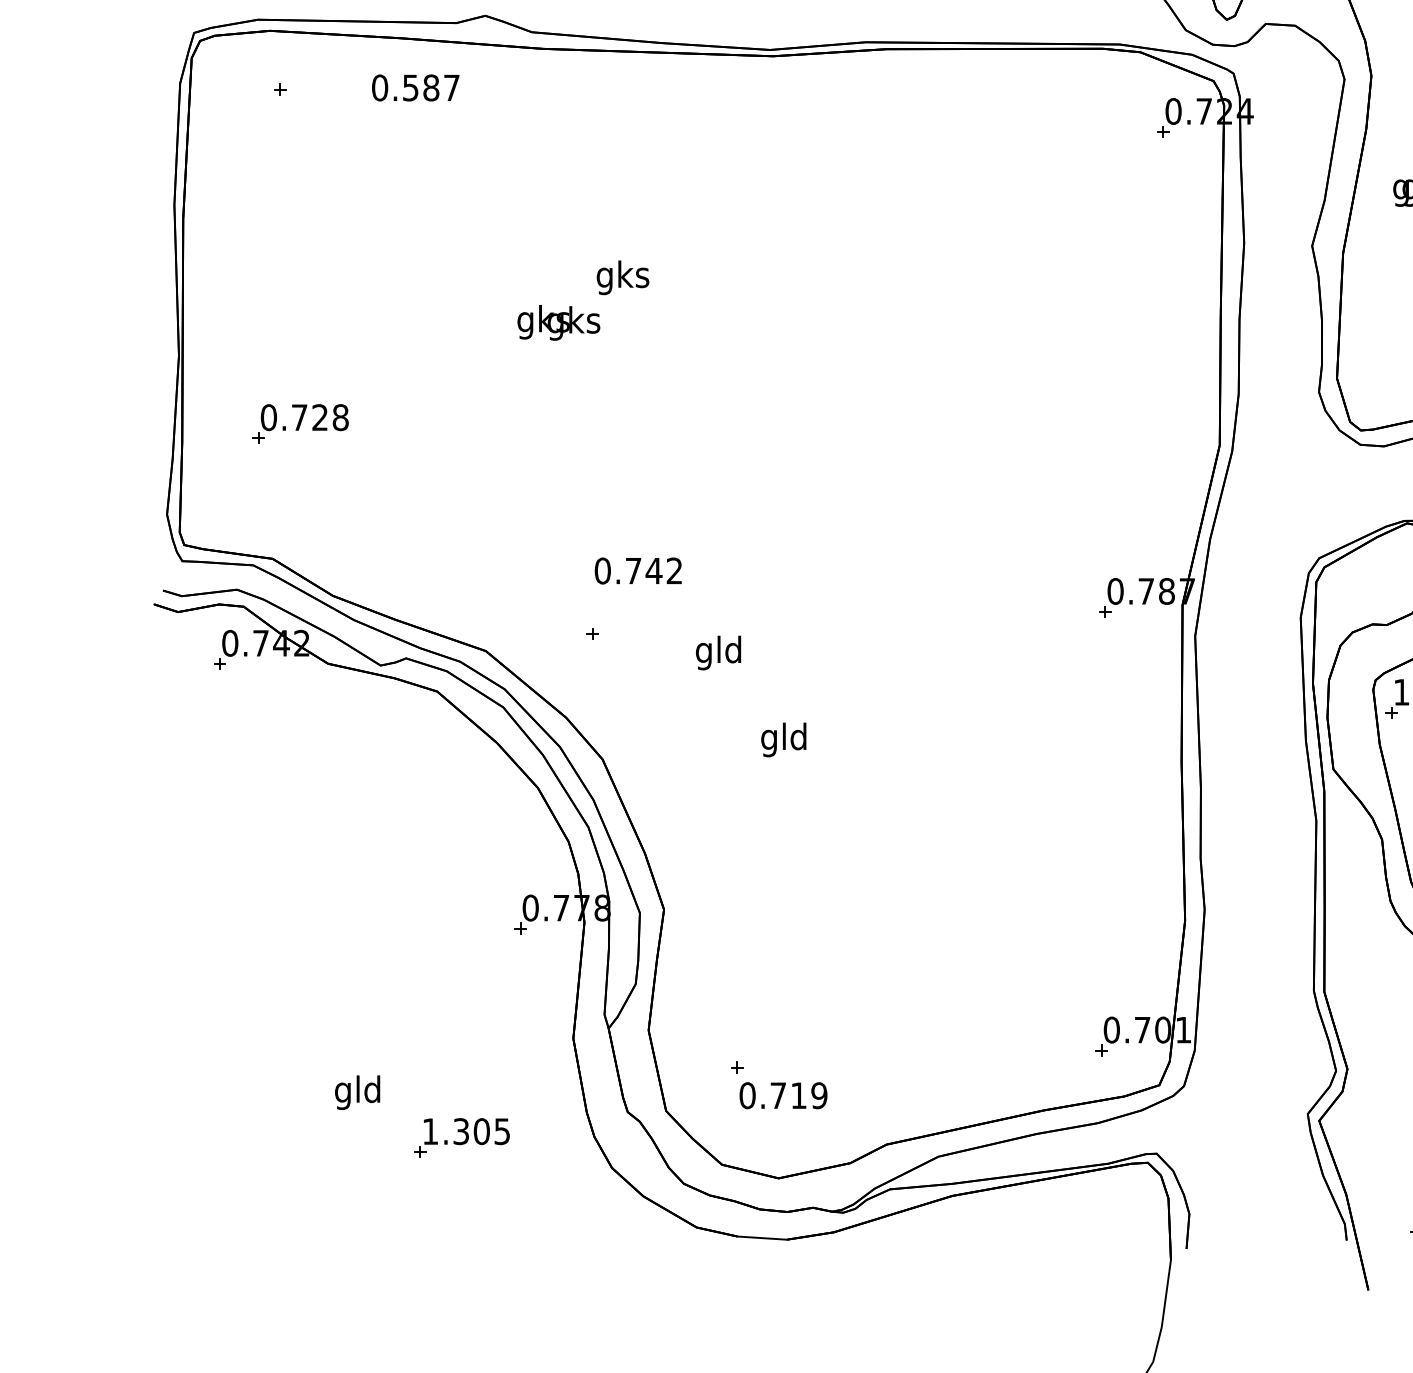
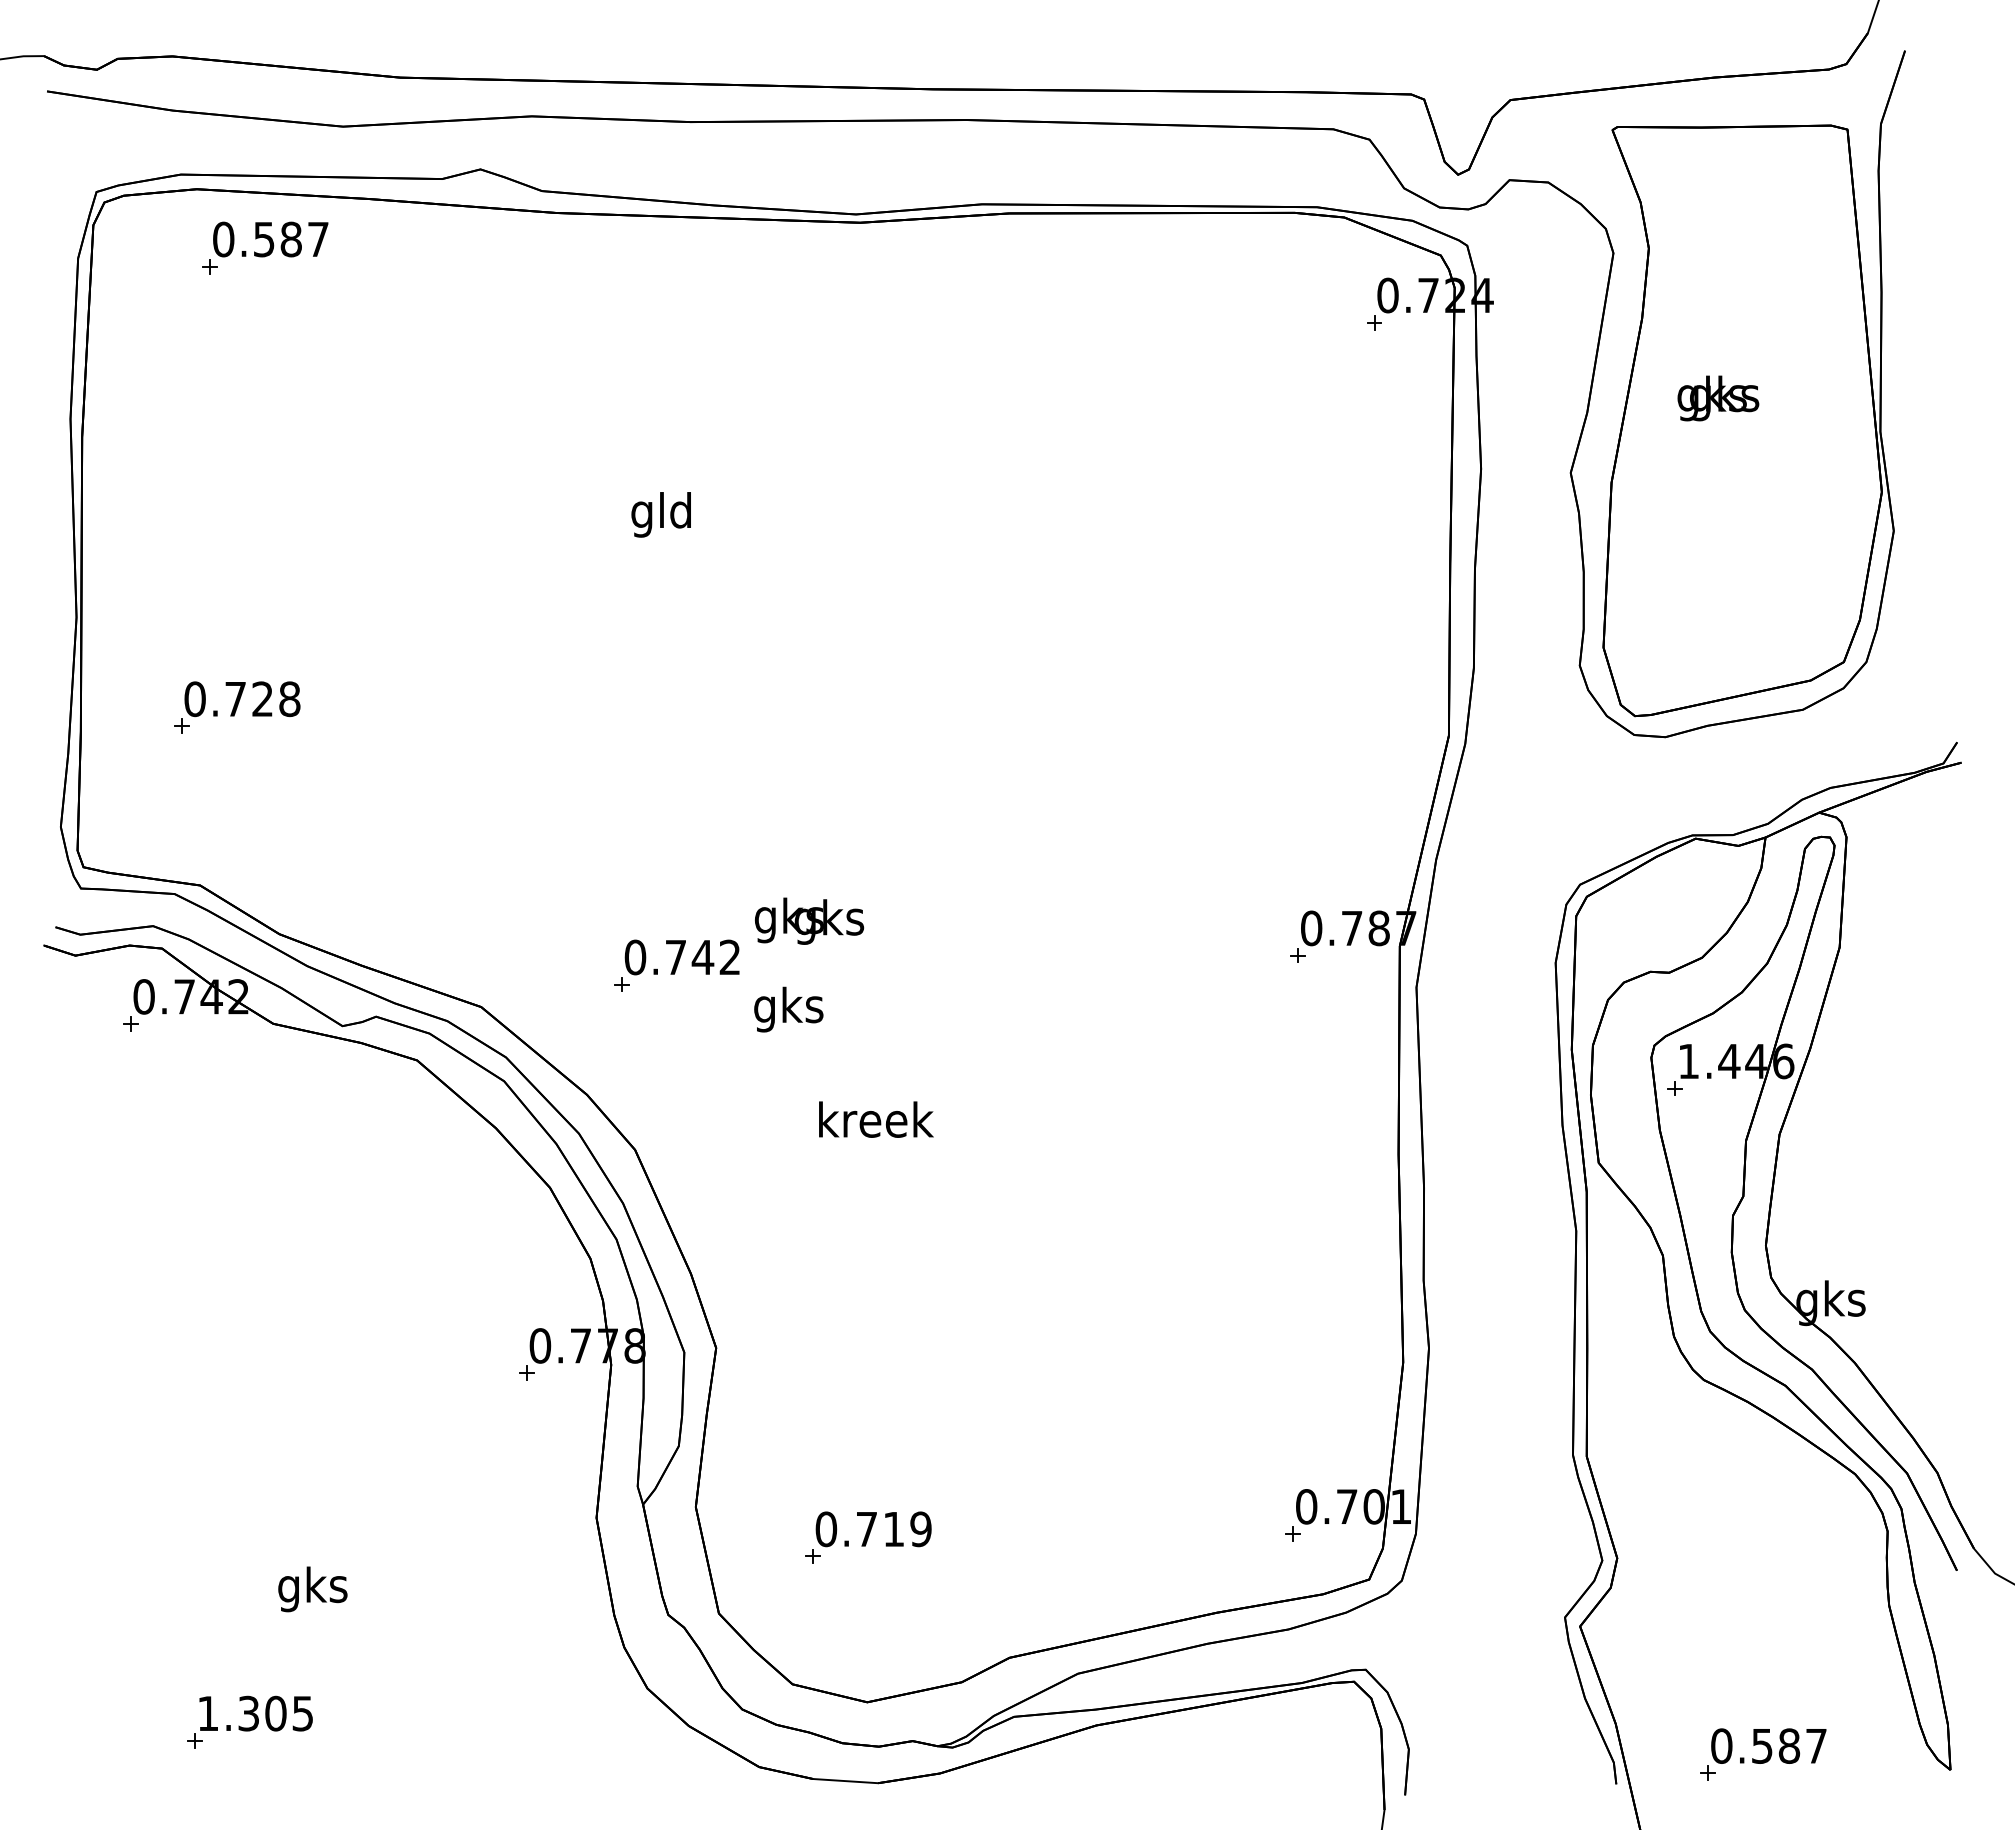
text: (415, 87) -> (270, 239), moved
text: (622, 277) -> (661, 514), gks -> gld
text: (558, 322) -> (809, 920), moved
text: (637, 571) -> (681, 957), moved
text: (718, 652) -> (788, 1009), gld -> gks
text: (785, 740) -> (876, 1124), gld -> kreek
text: (357, 1092) -> (312, 1589), gld -> gks
text: (783, 1095) -> (873, 1529), moved
part: (461, 1137) -> (249, 1721), moved

